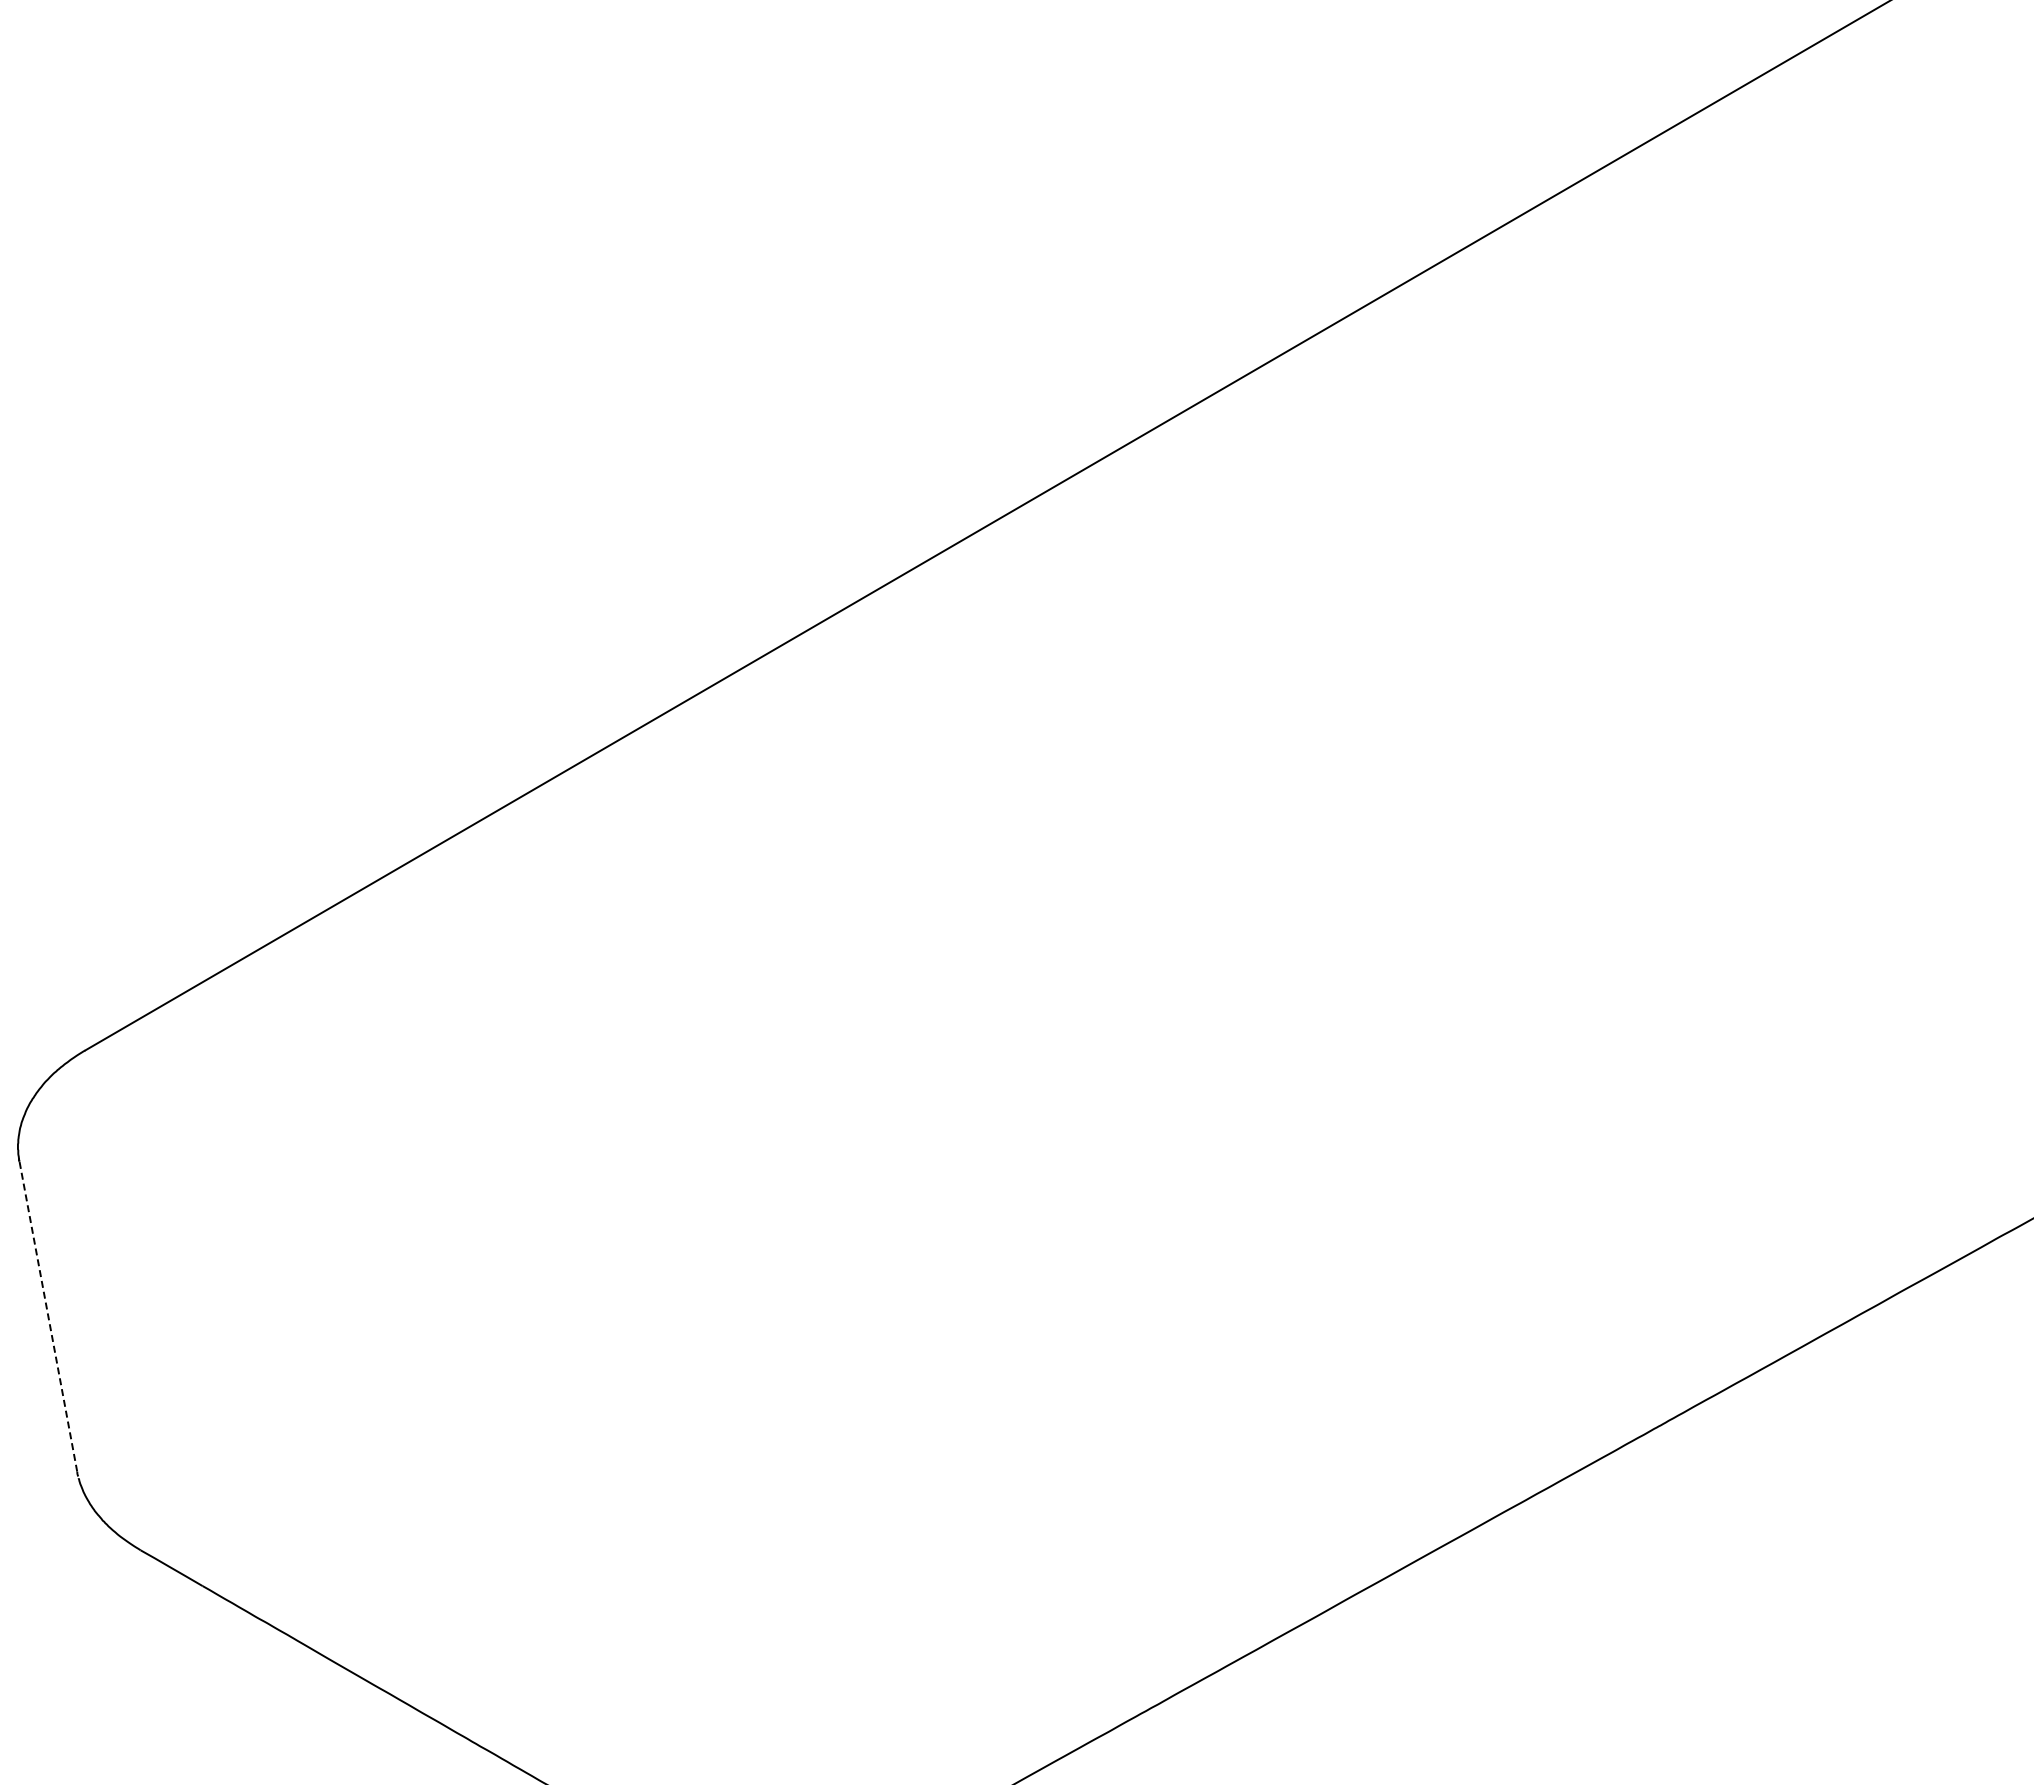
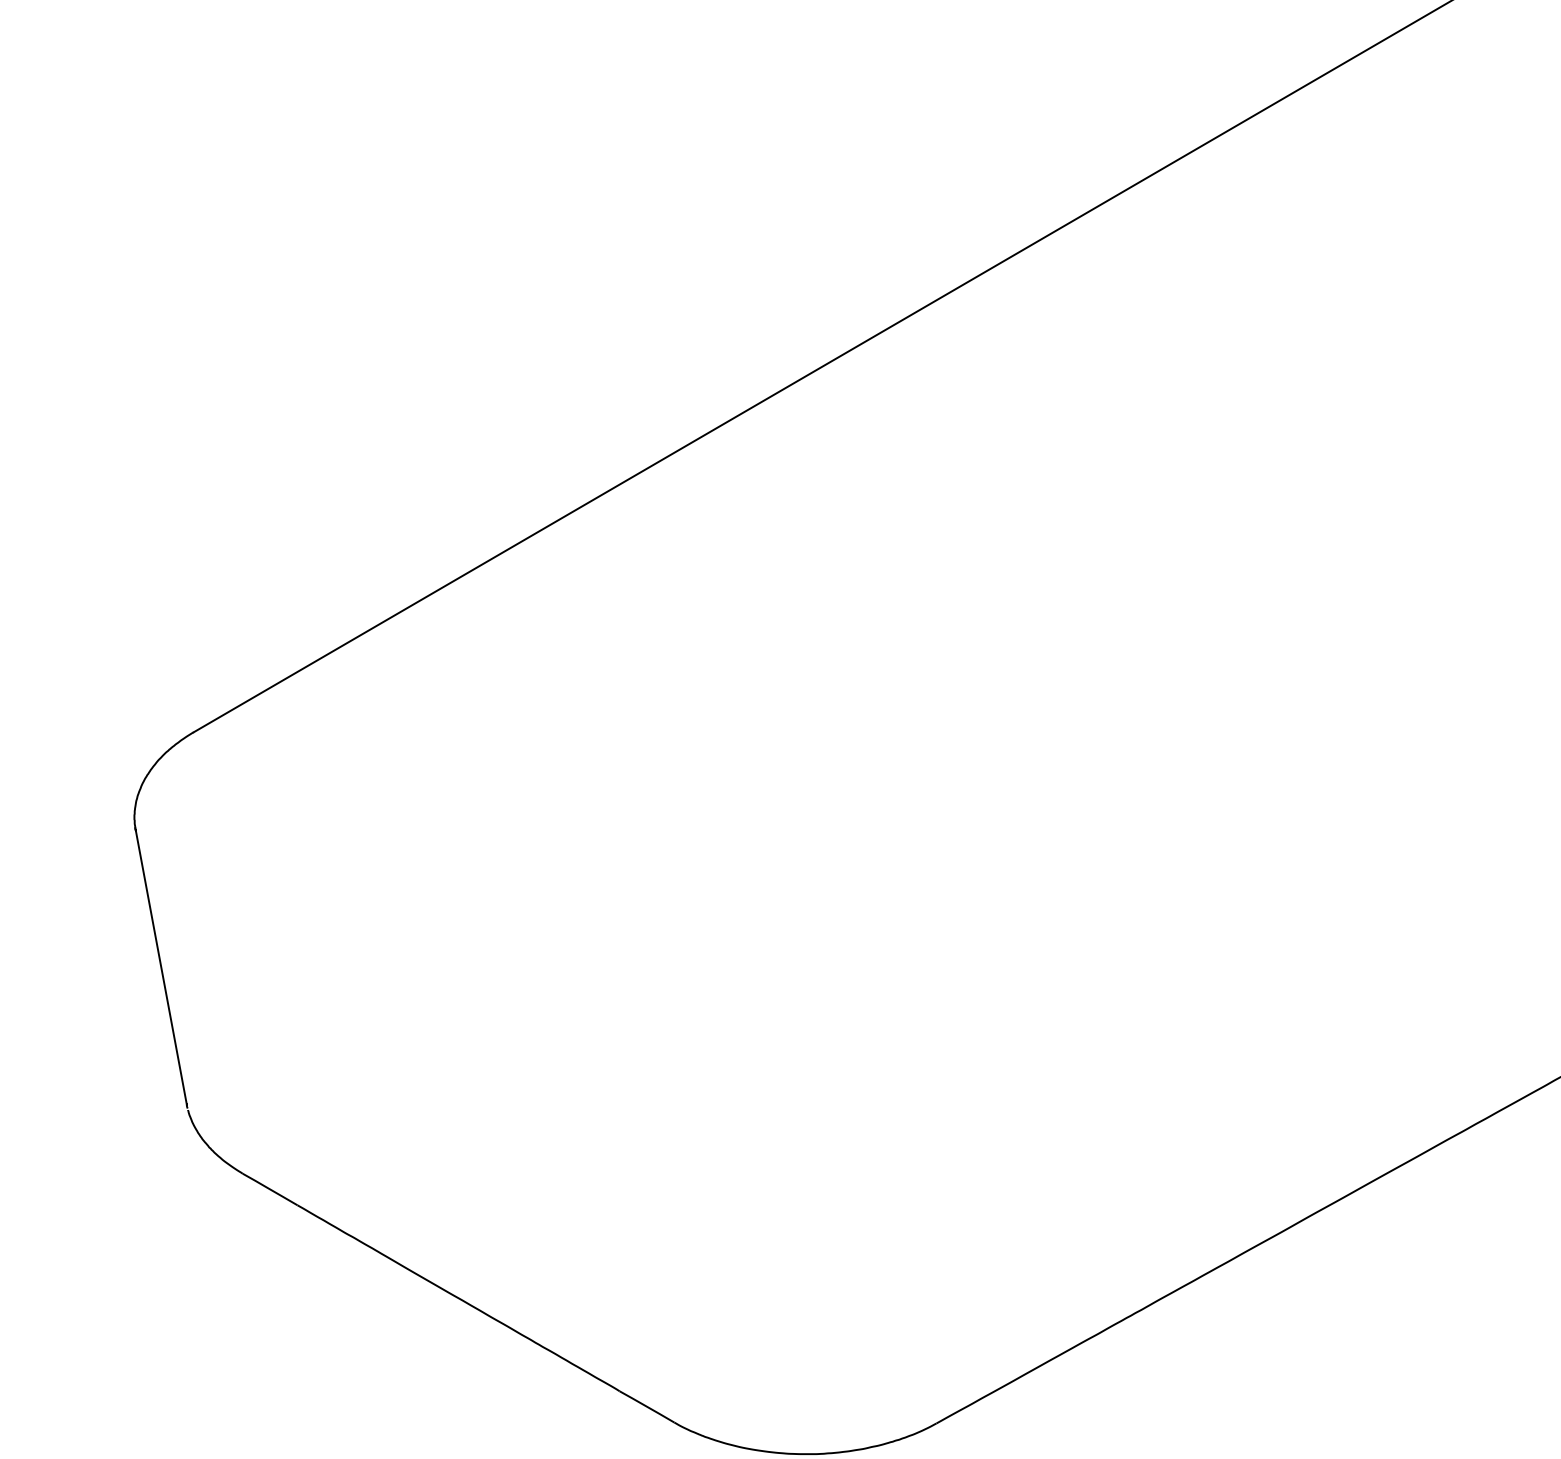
line: (48, 1317) -> (161, 968), dashed -> solid

